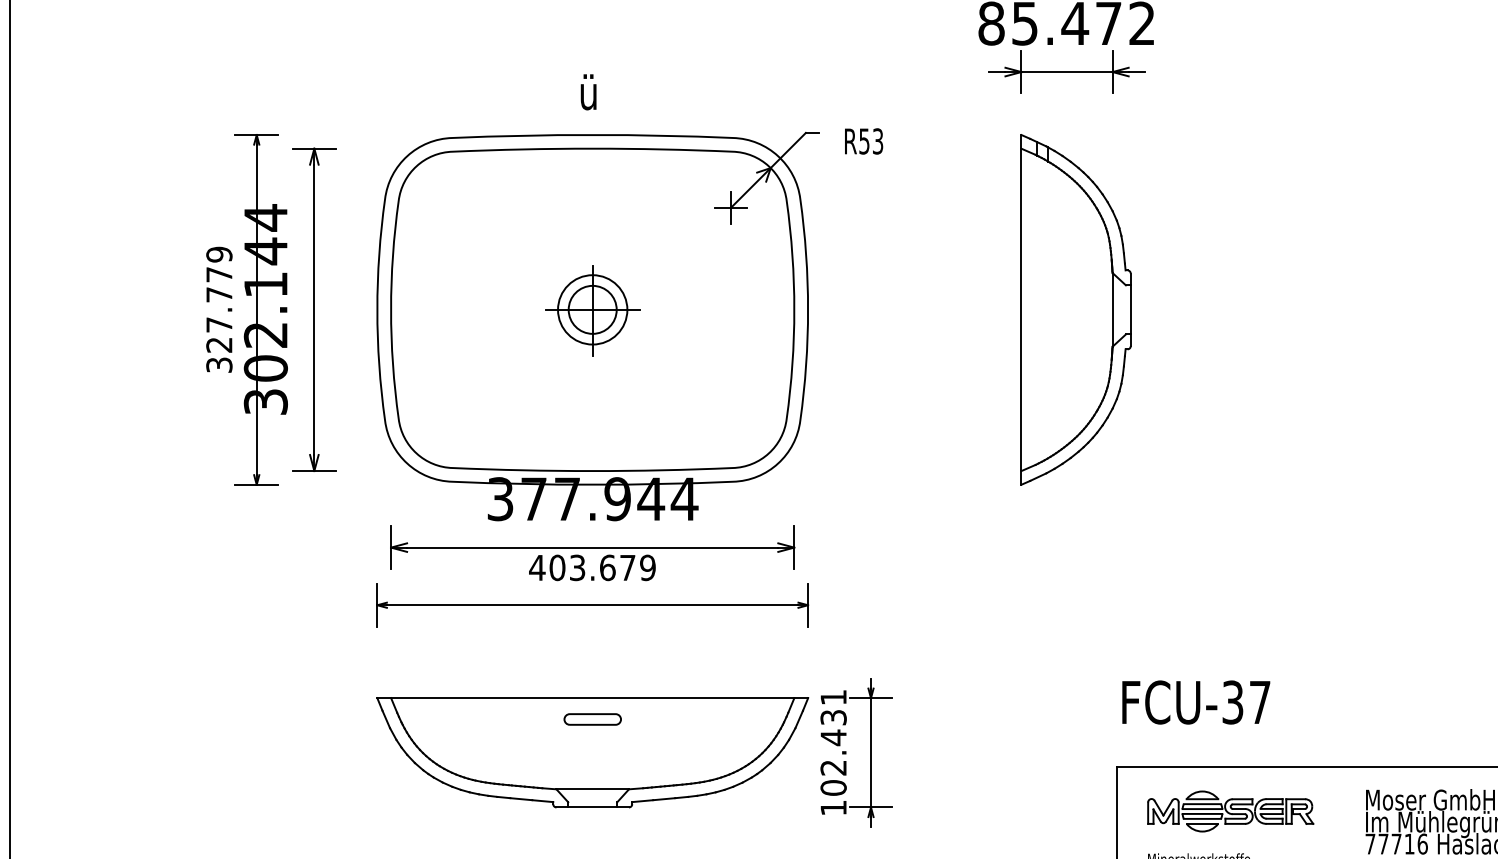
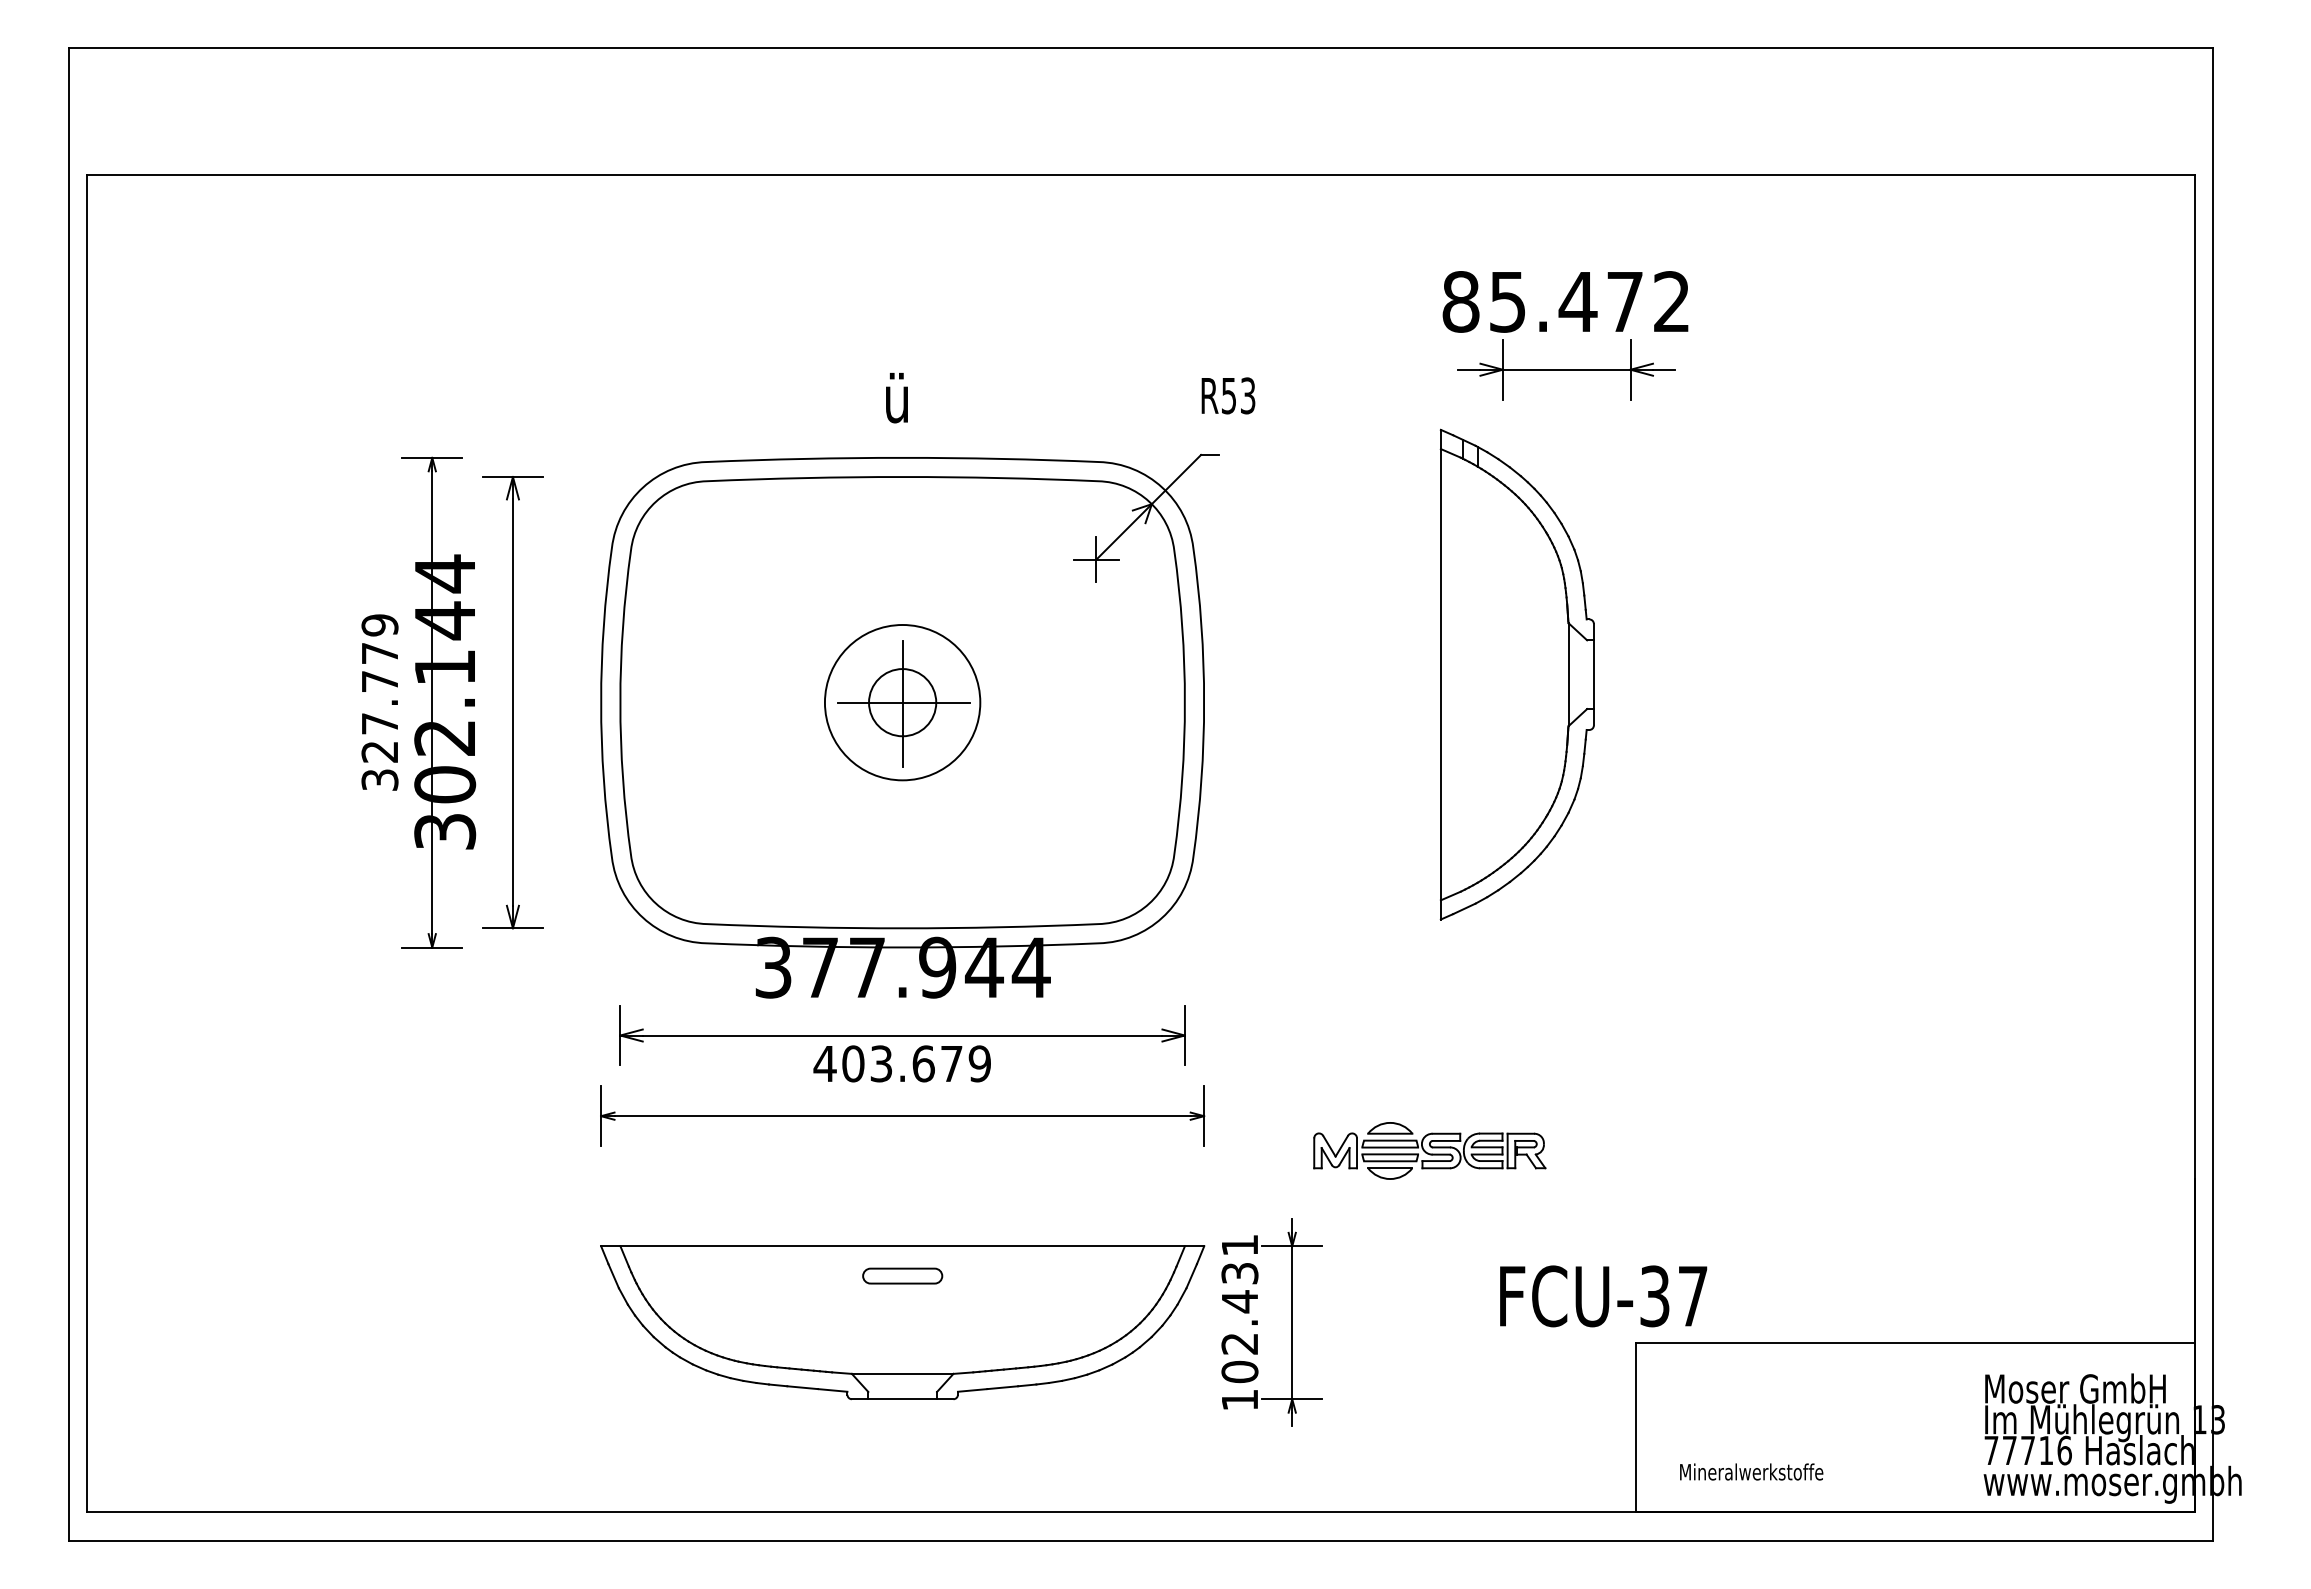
text: (864, 141) -> (1228, 395), moved
circle: (592, 309) -> (902, 702), size x1.6
part: (1075, 309) -> (1516, 674), moved
text: (1196, 702) -> (1603, 1296), moved
part: (1230, 811) -> (1429, 1150), moved

